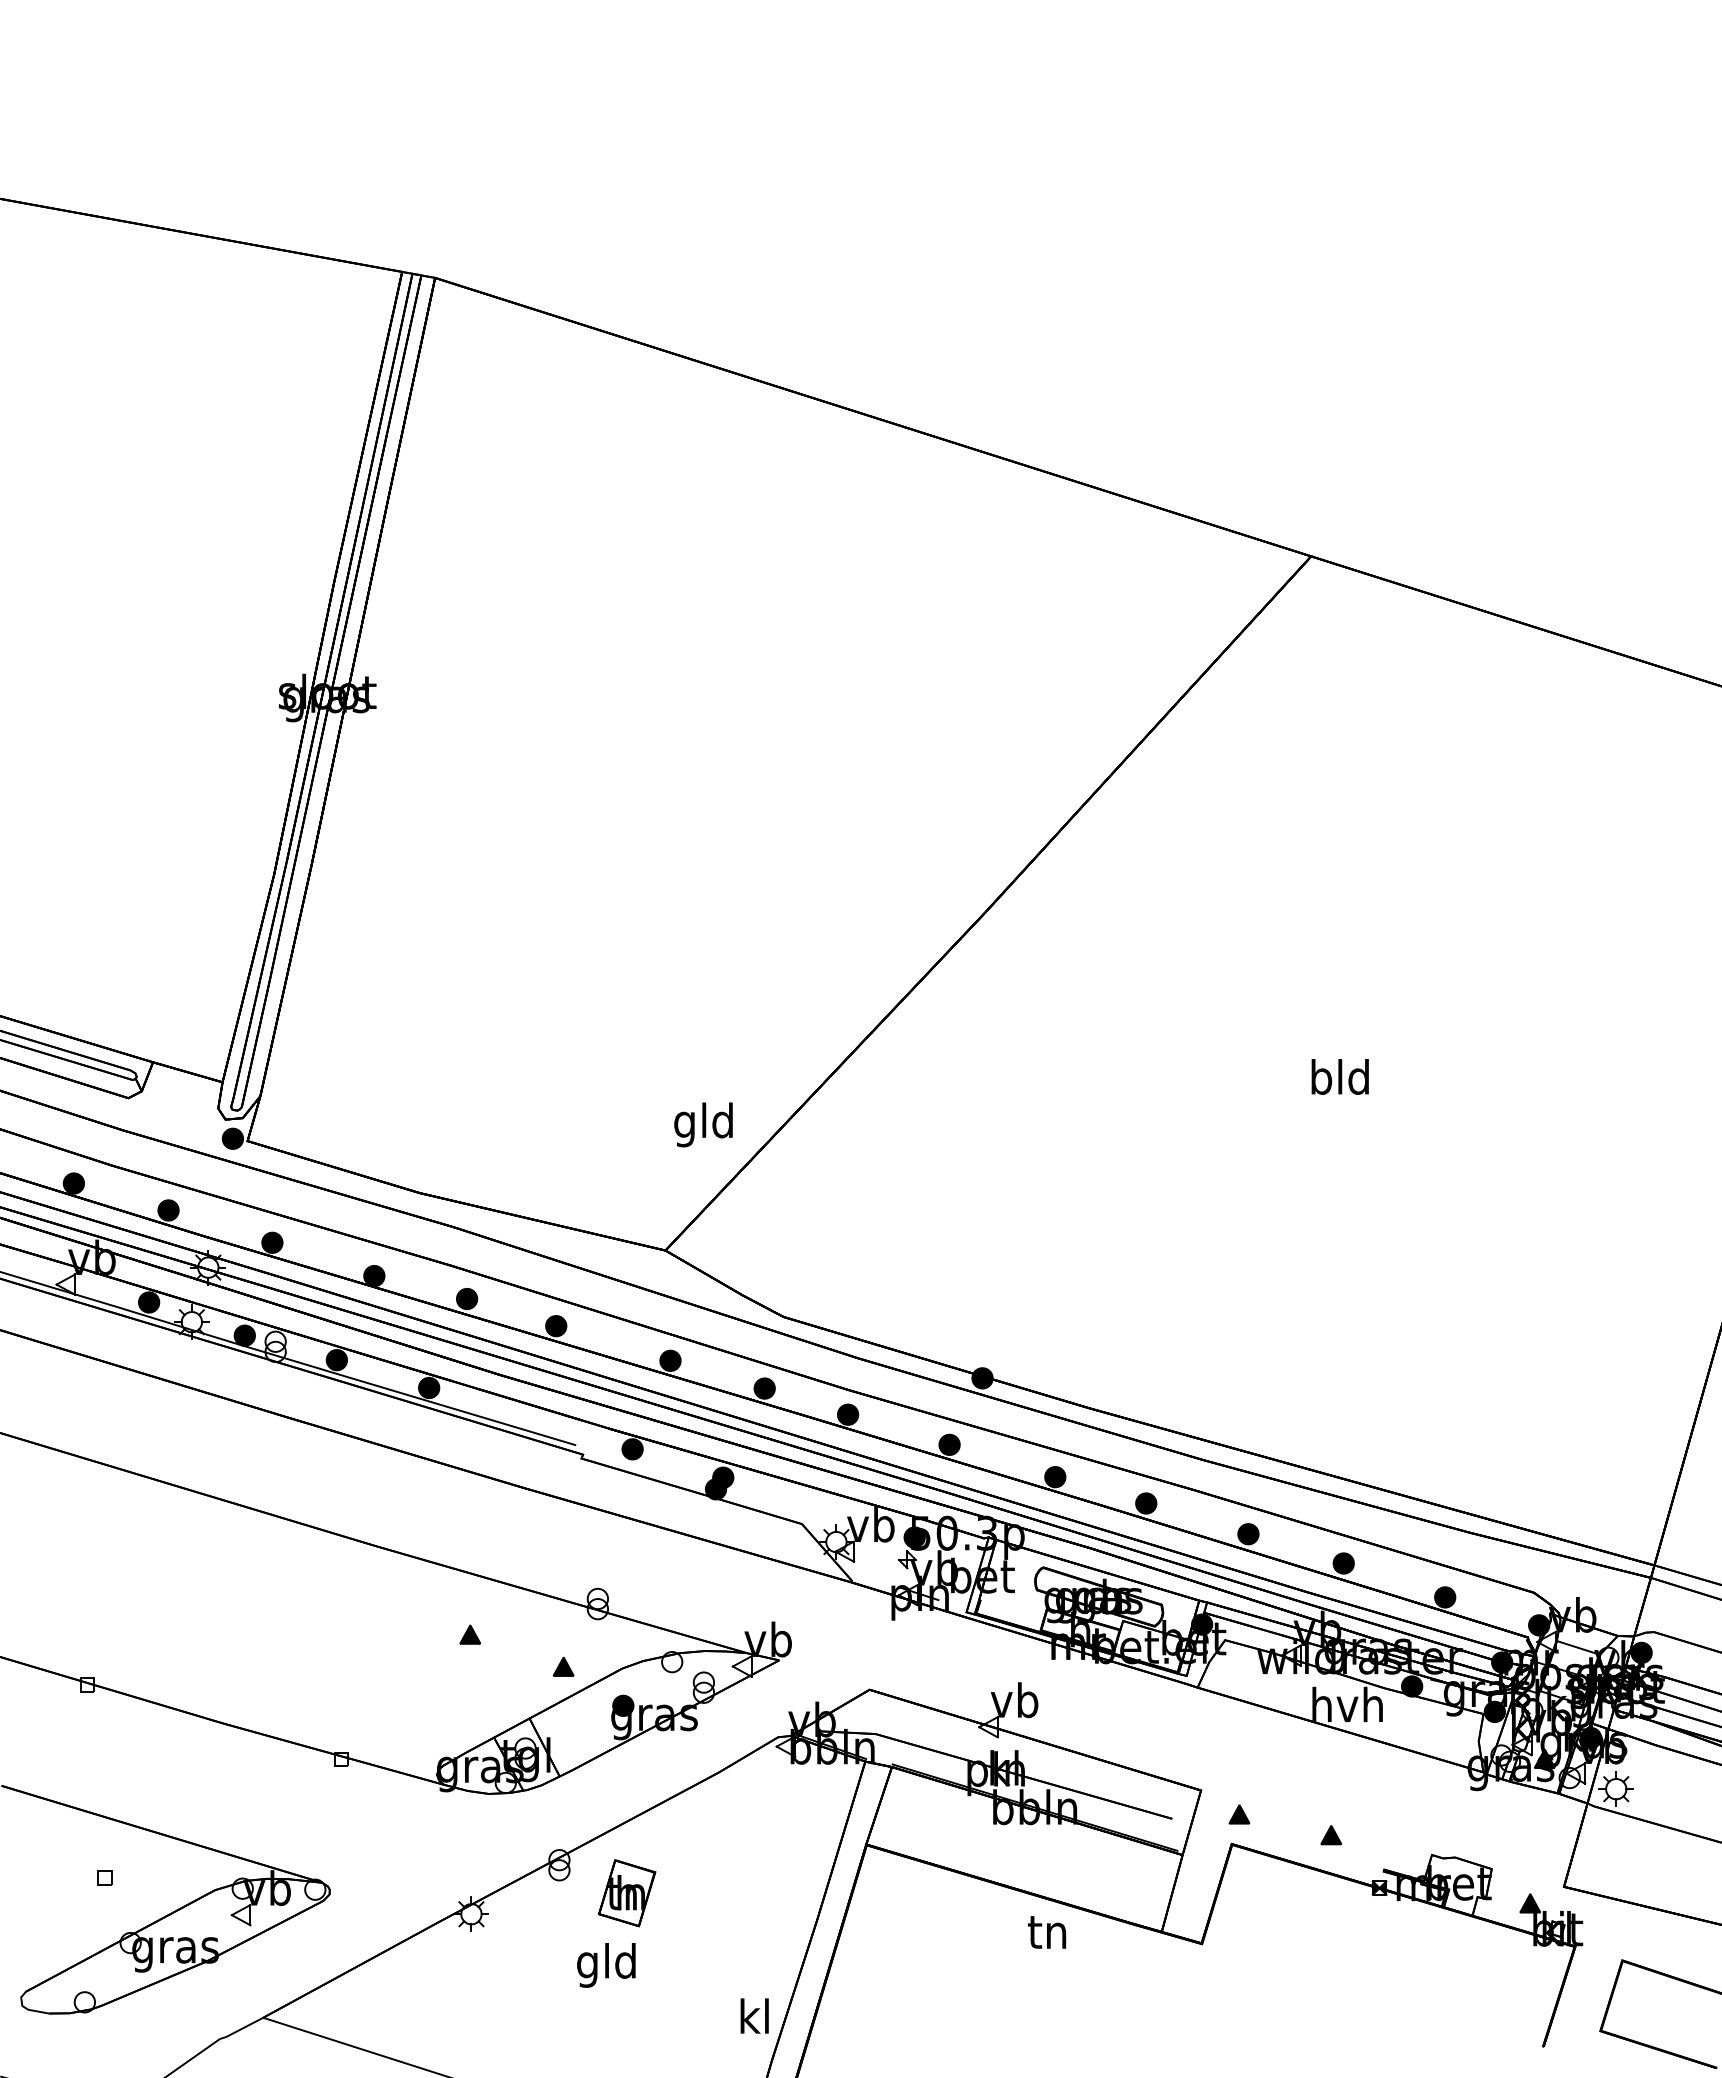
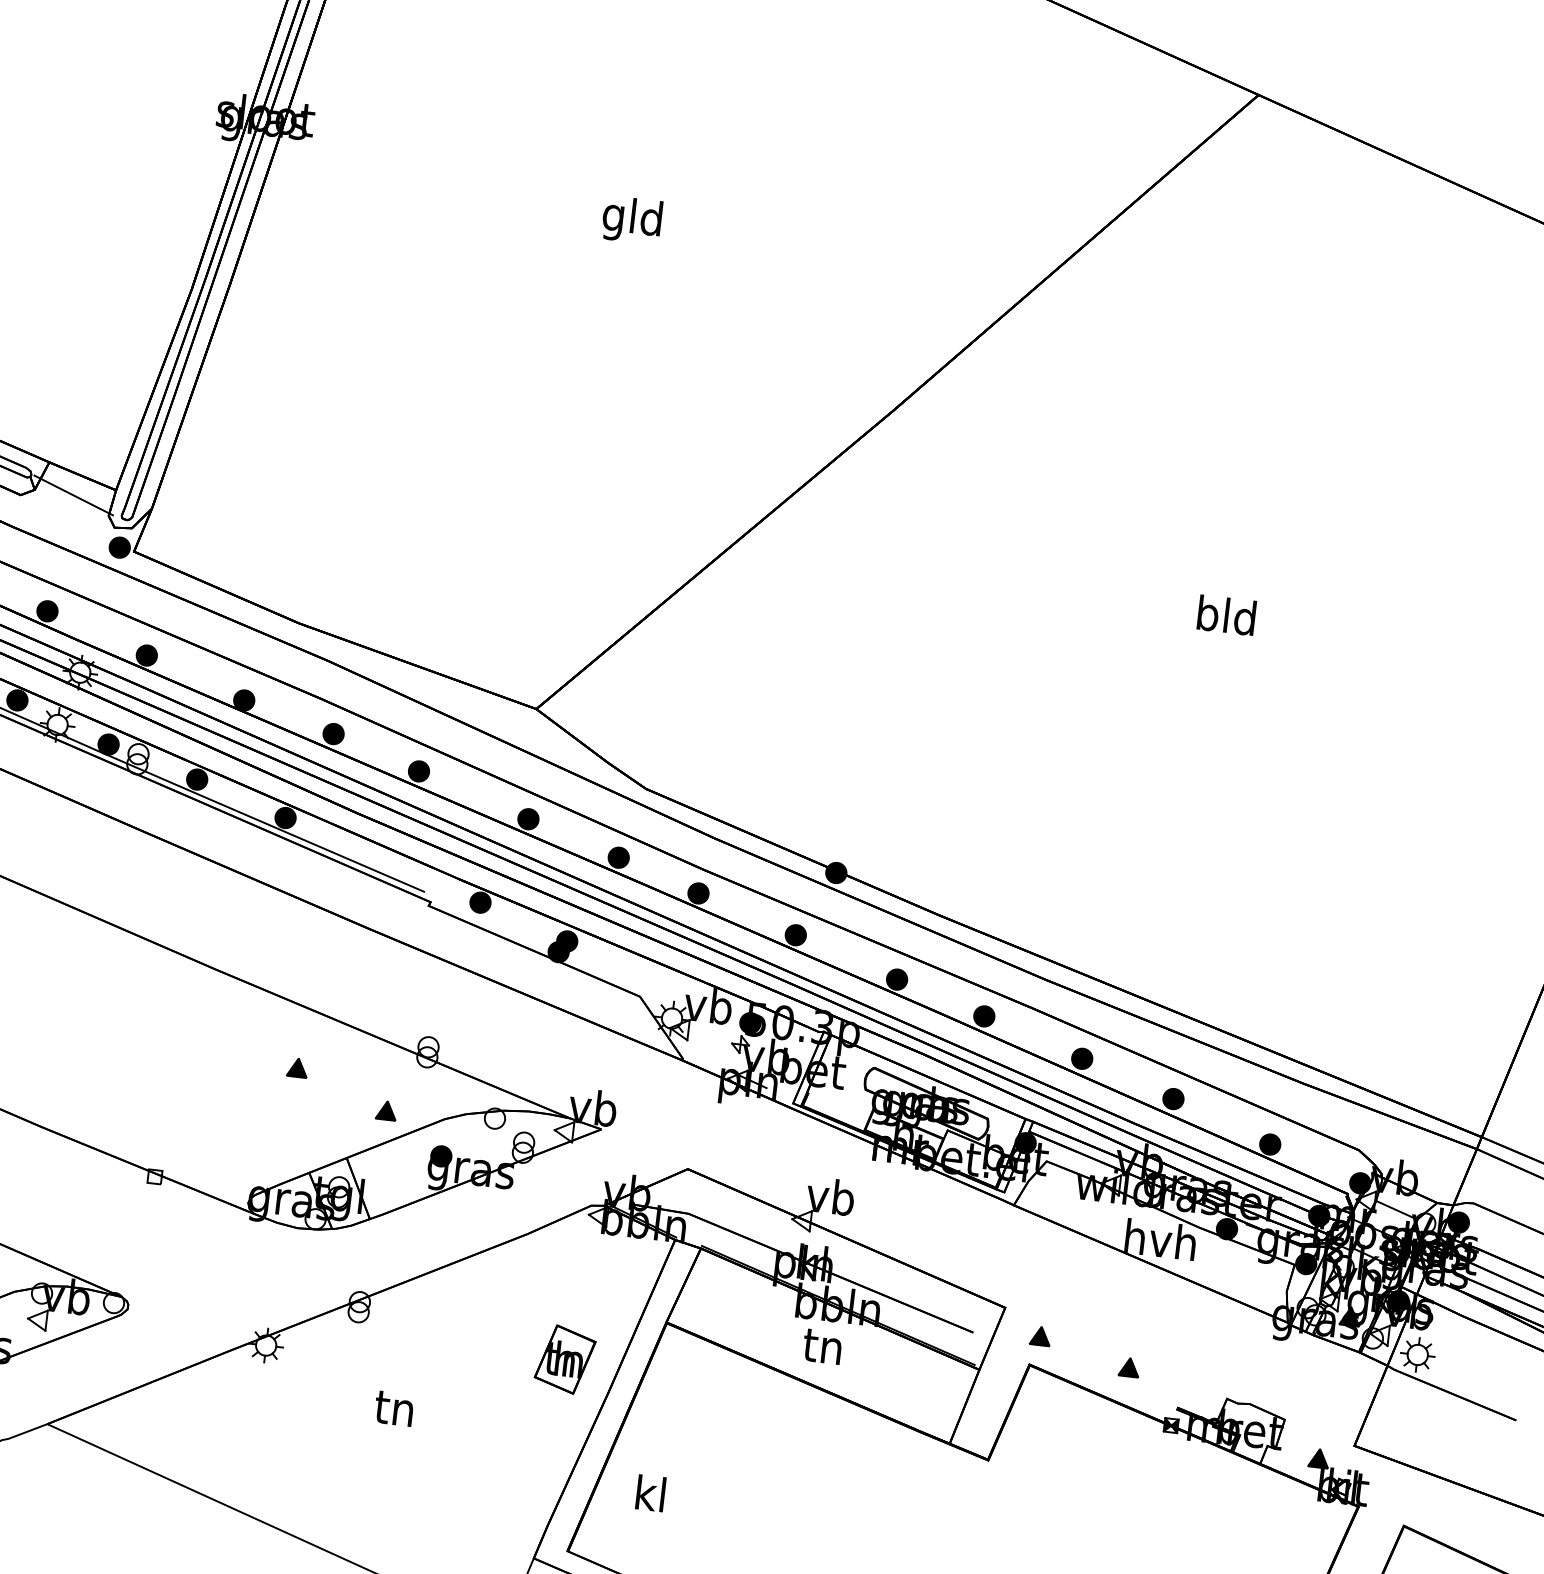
line: (180, 1092) -> (73, 495), added
text: (703, 1124) -> (632, 219), moved
part: (626, 1893) -> (564, 1359), moved
text: (1047, 1932) -> (822, 1346), moved
text: (606, 1965) -> (394, 1412), gld -> tn
text: (754, 2015) -> (650, 1492), moved

